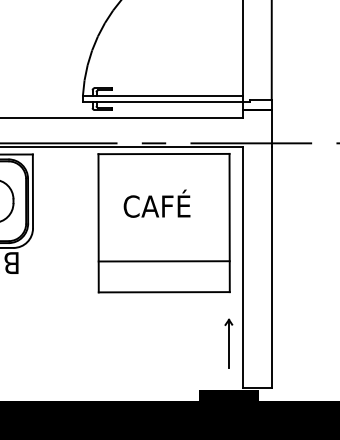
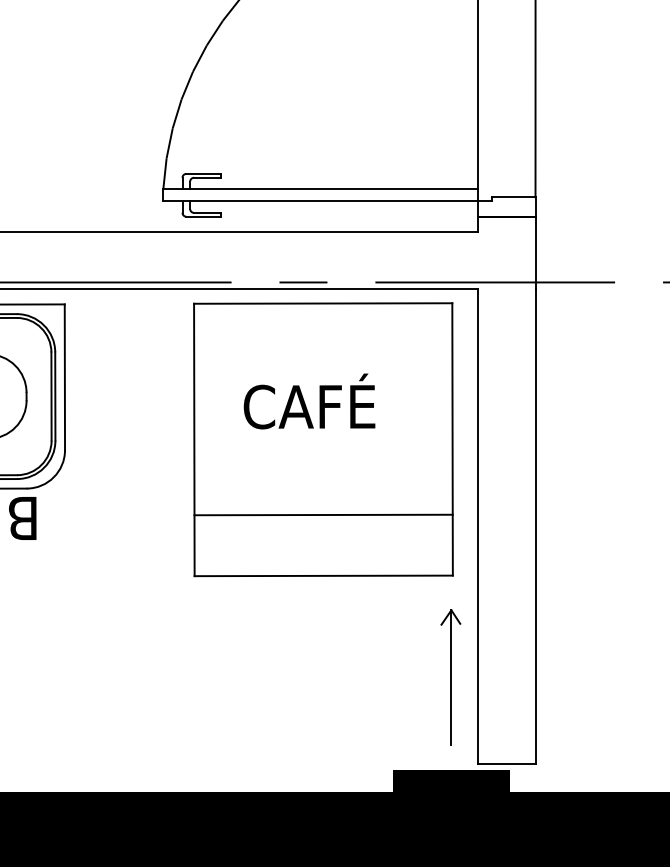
part: (228, 343) -> (450, 676), size x1.43

